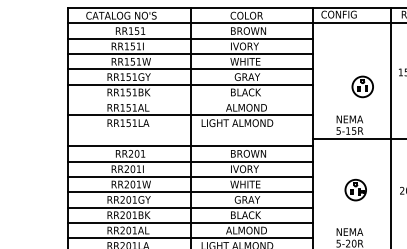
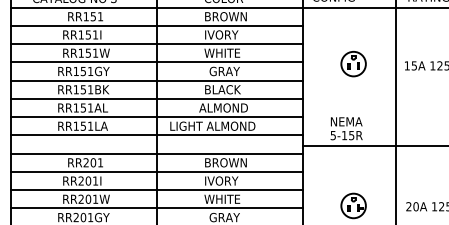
part: (362, 86) -> (353, 63), moved
line: (190, 100) -> (156, 99), added
line: (190, 130) -> (156, 135), added

